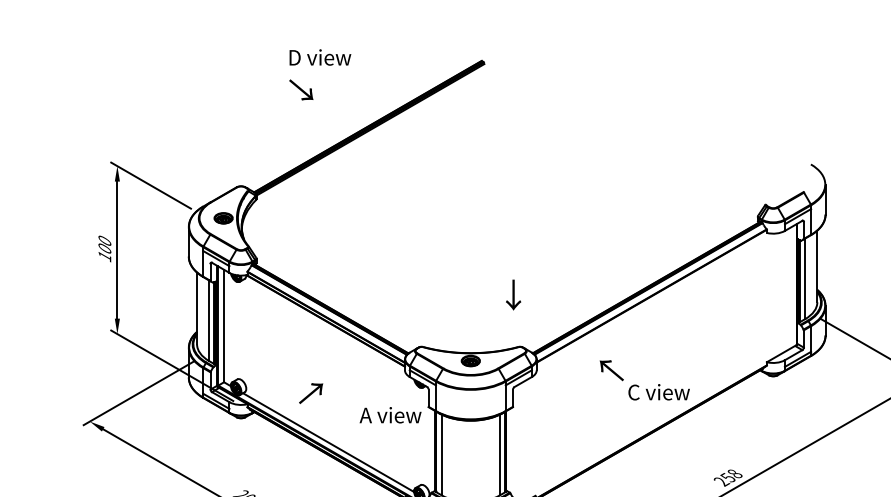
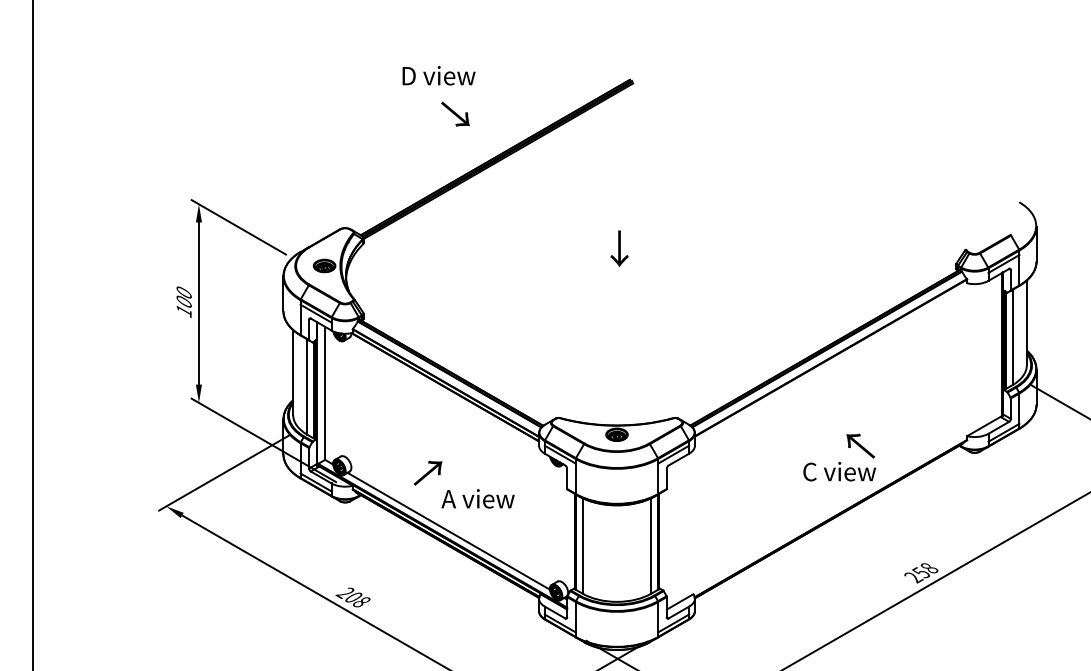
text: (301, 89) -> (455, 113), moved
text: (513, 294) -> (619, 248), moved
text: (611, 370) -> (860, 445), moved
text: (390, 414) -> (477, 498), moved

